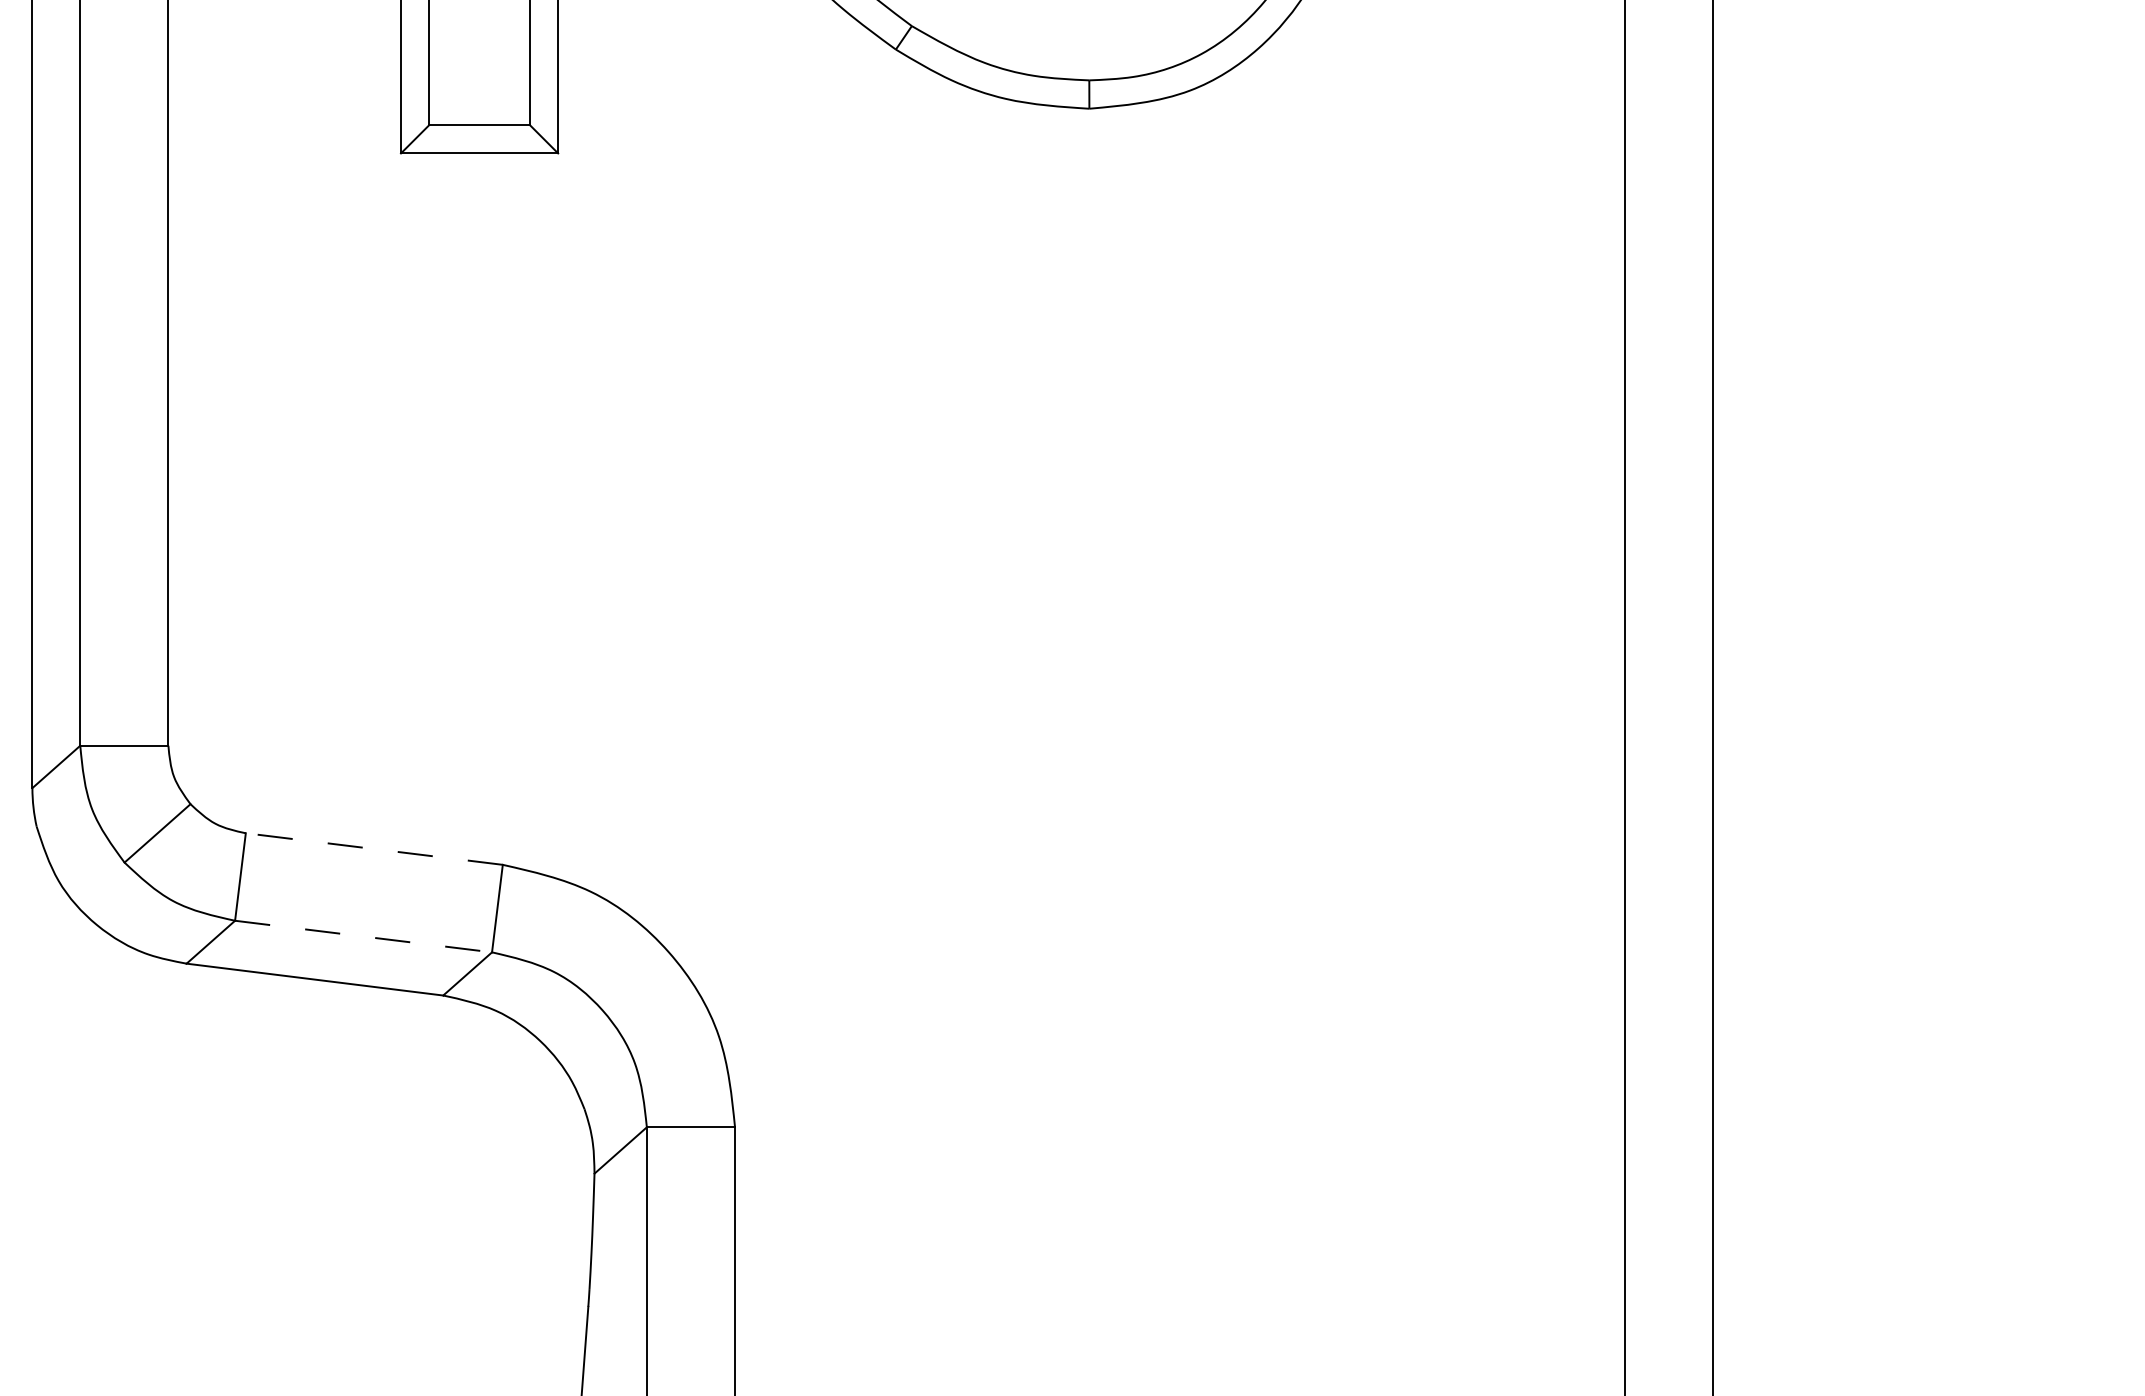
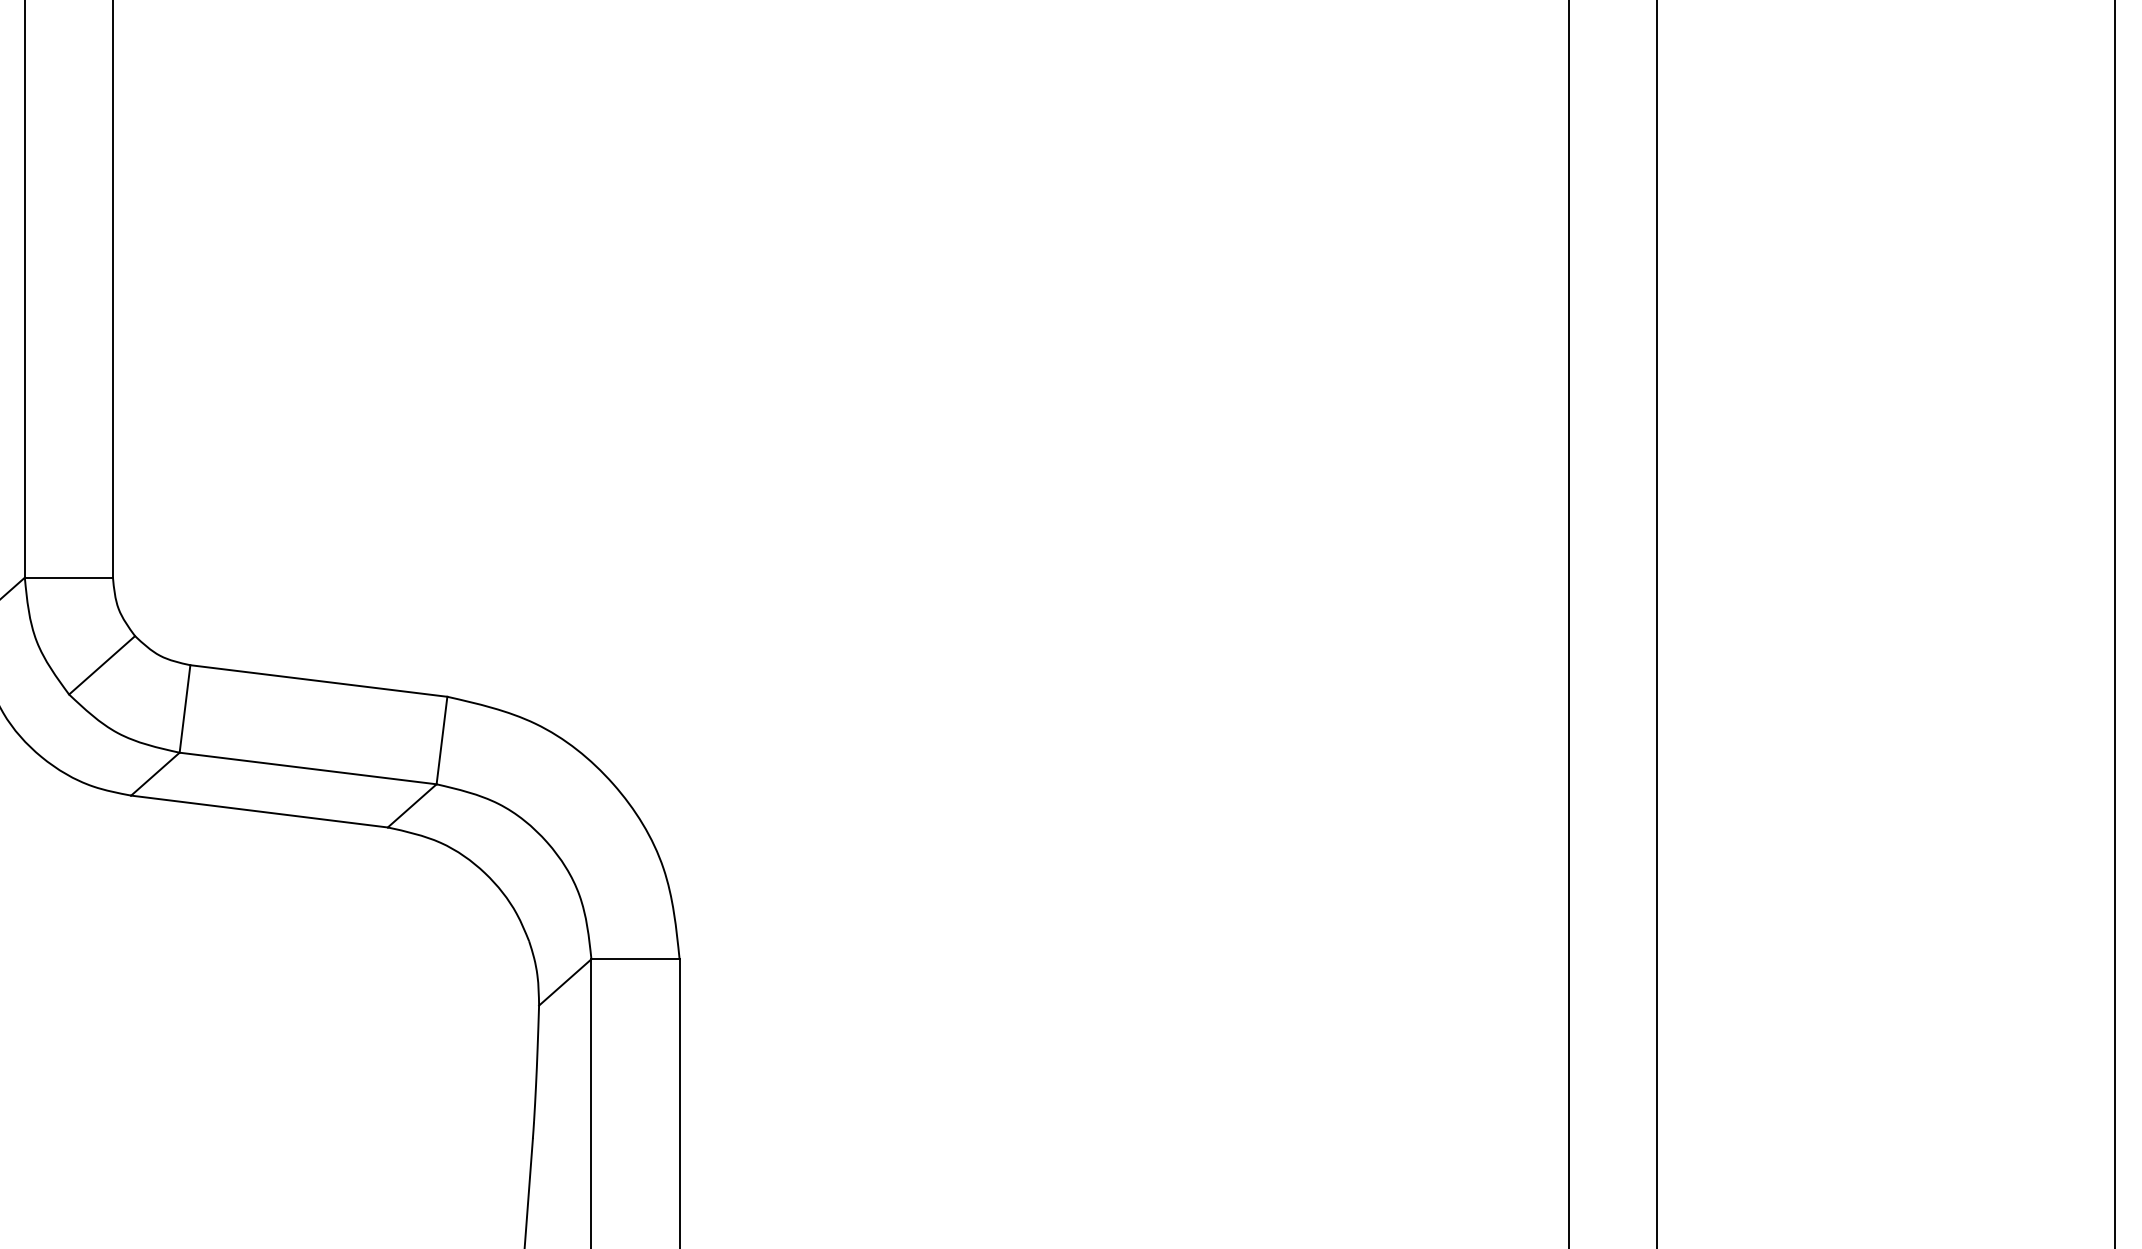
line: (373, 848) -> (318, 680), dashed -> solid
line: (364, 936) -> (309, 768), dashed -> solid

